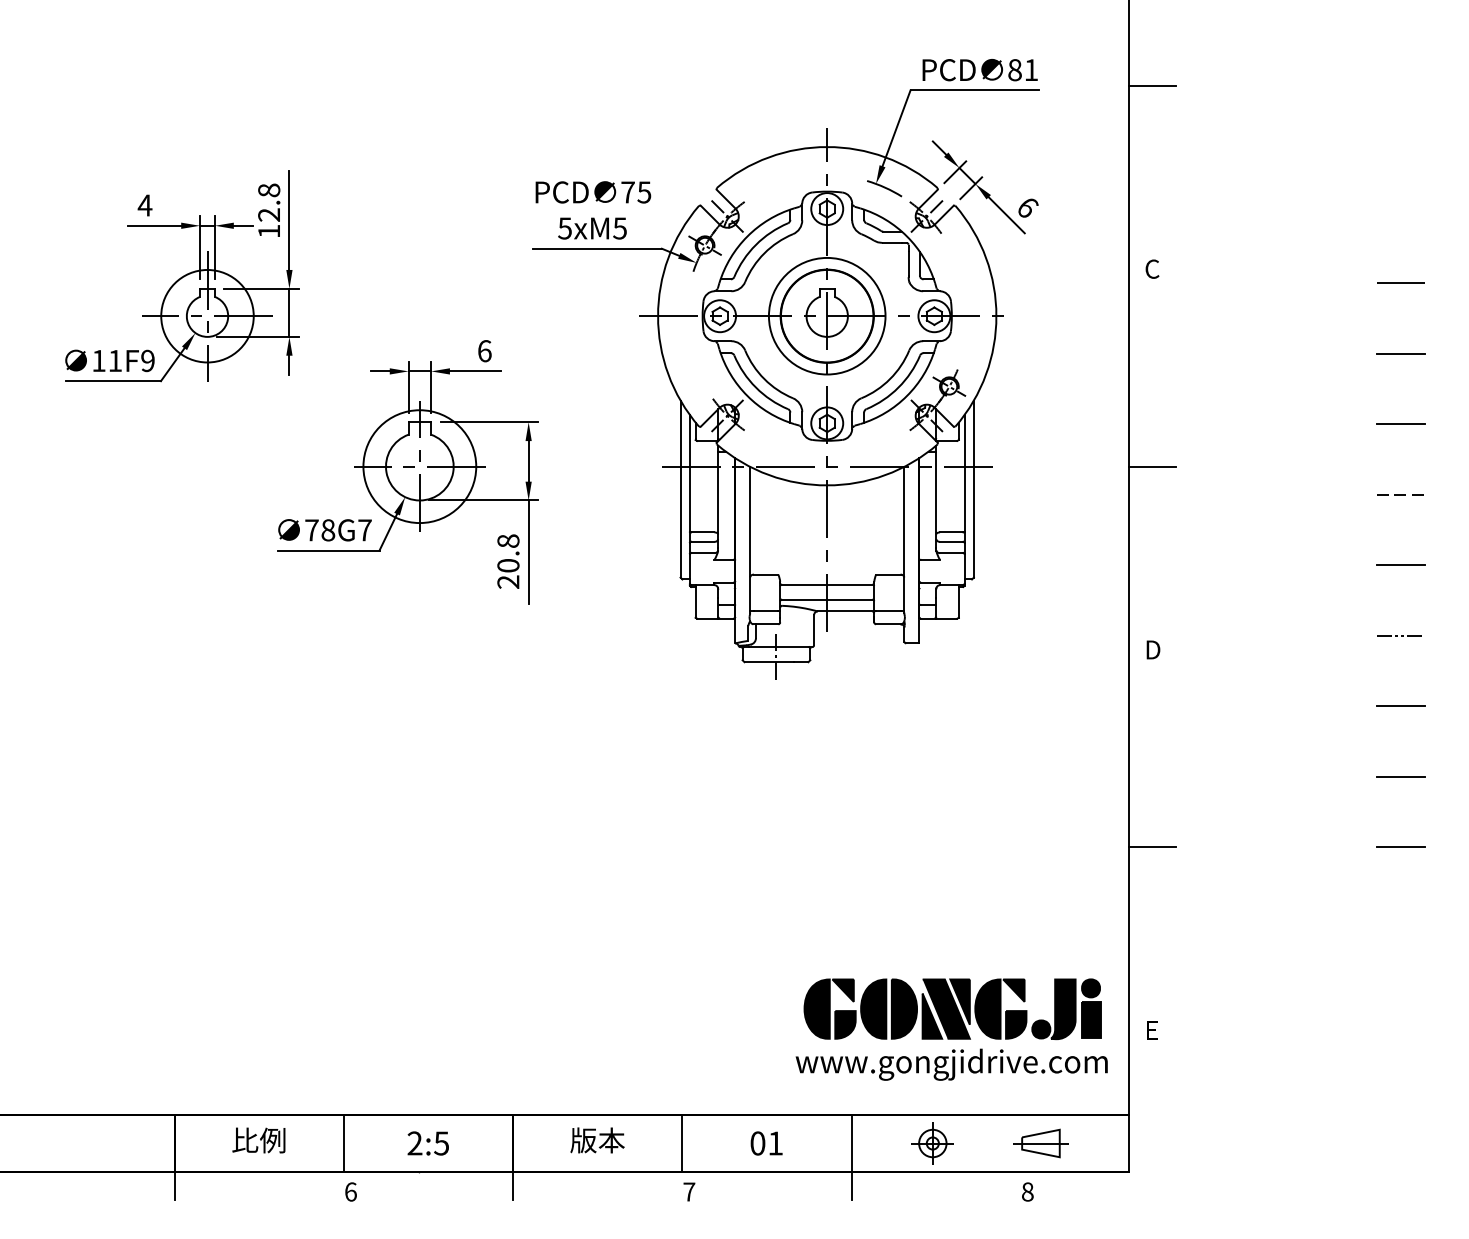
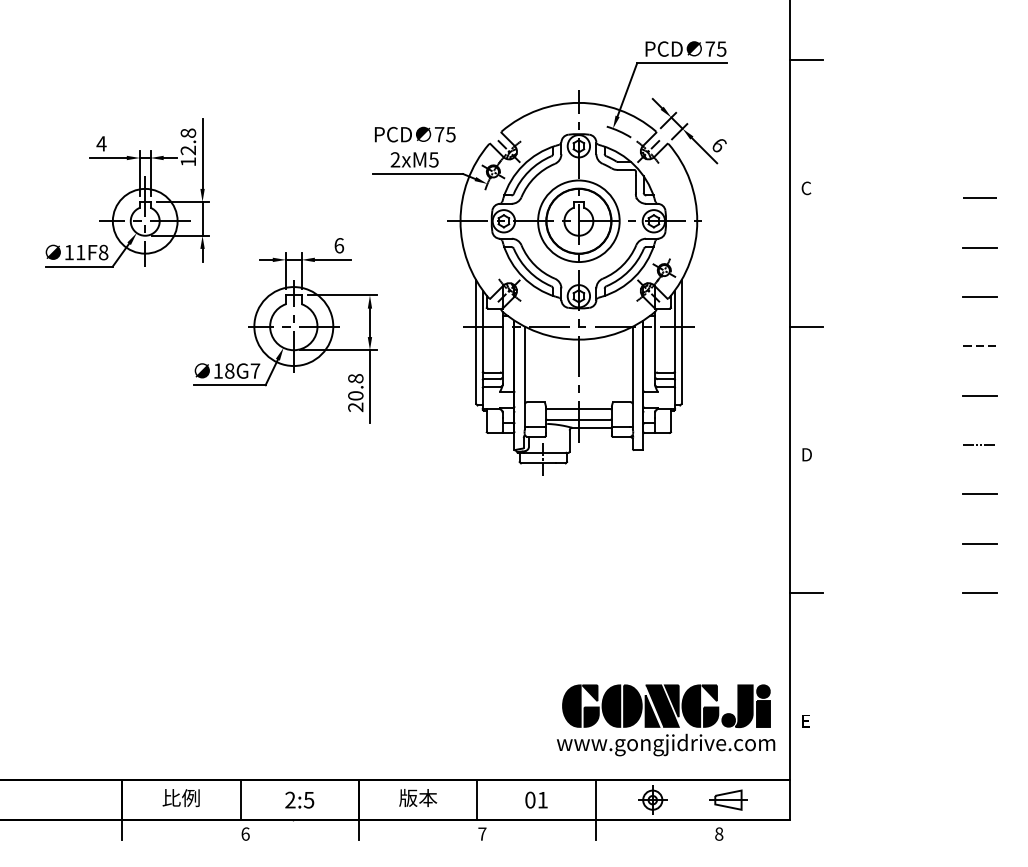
text: (1022, 69) -> (715, 48), 81 -> 75
text: (565, 227) -> (395, 159), 5xM5 -> 2xM5
text: (147, 360) -> (103, 252), 11F9 -> 11F8
text: (312, 529) -> (218, 370), 78G7 -> 18G7

